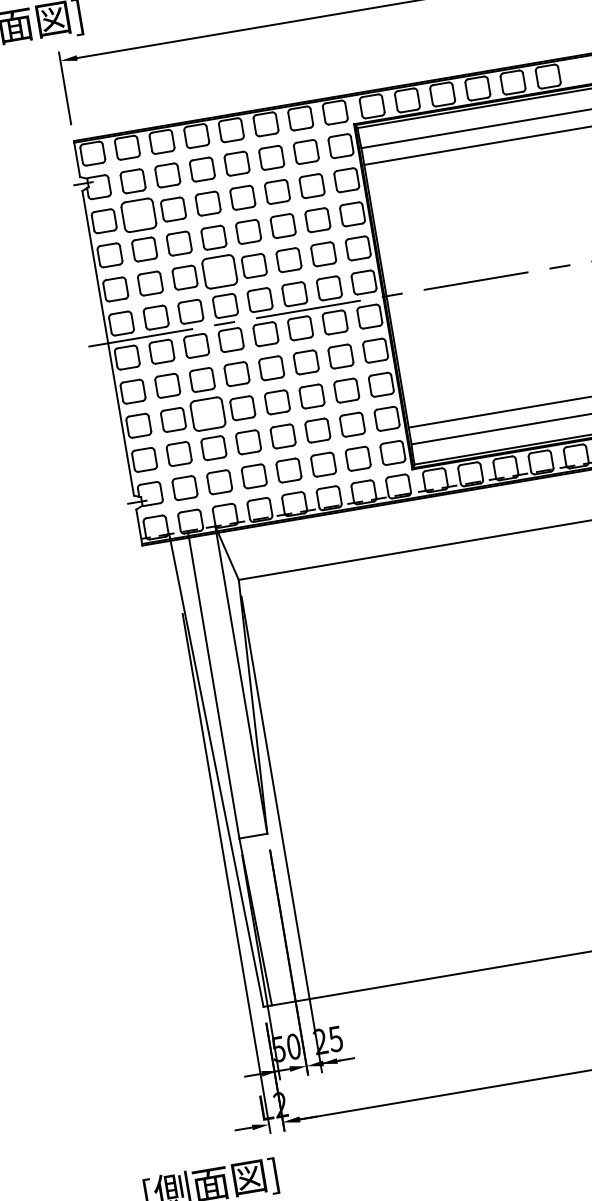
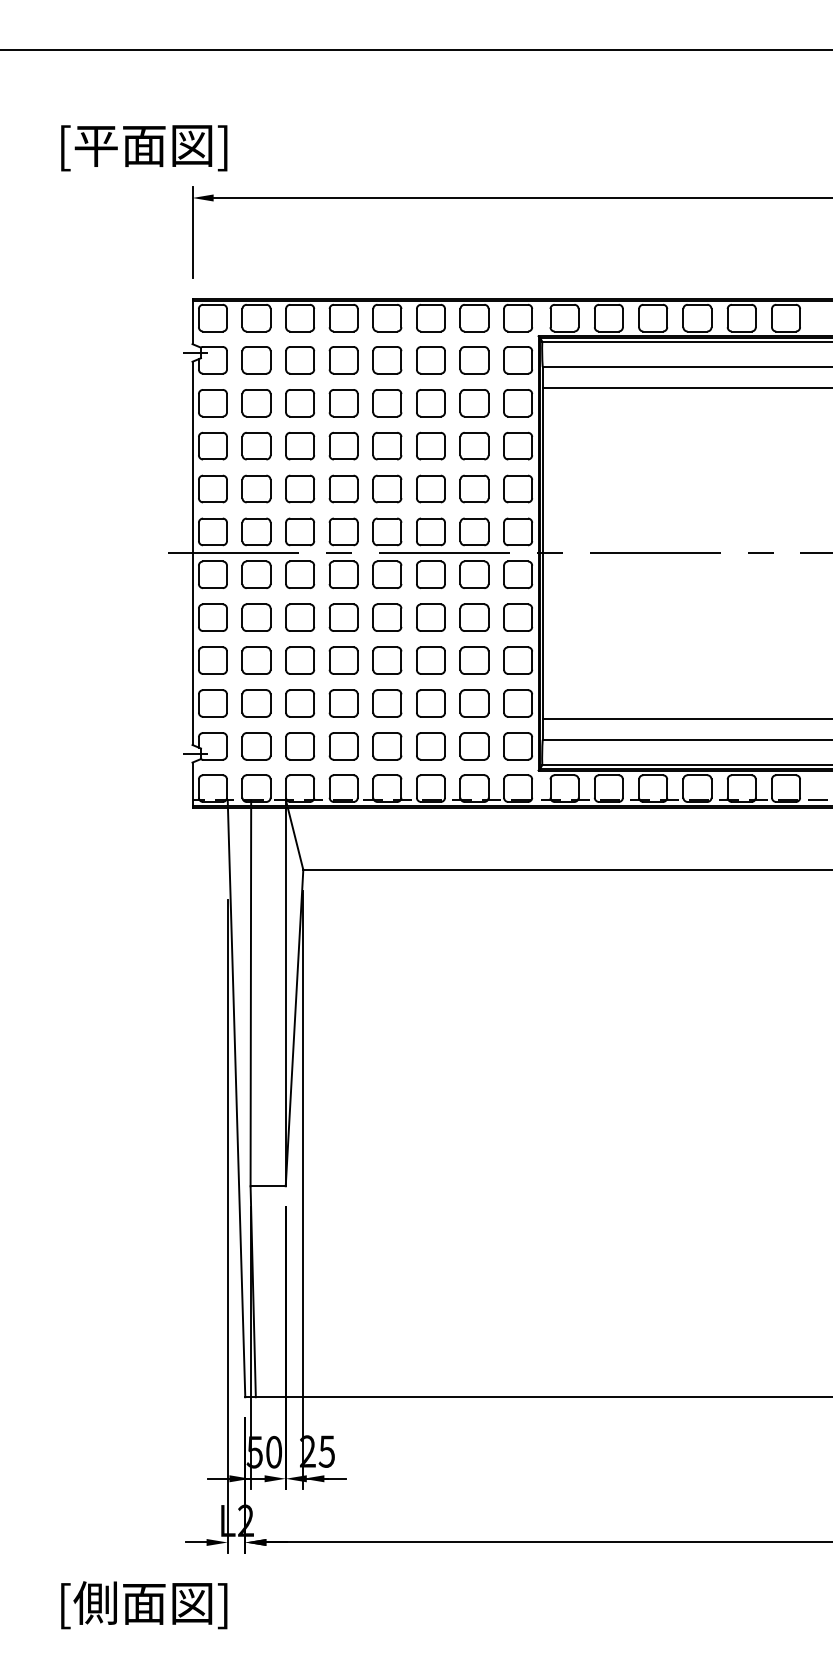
part: (138, 215) -> (256, 403), size x0.71
part: (219, 271) -> (343, 488), size x0.71
part: (208, 413) -> (300, 660), size x0.71

